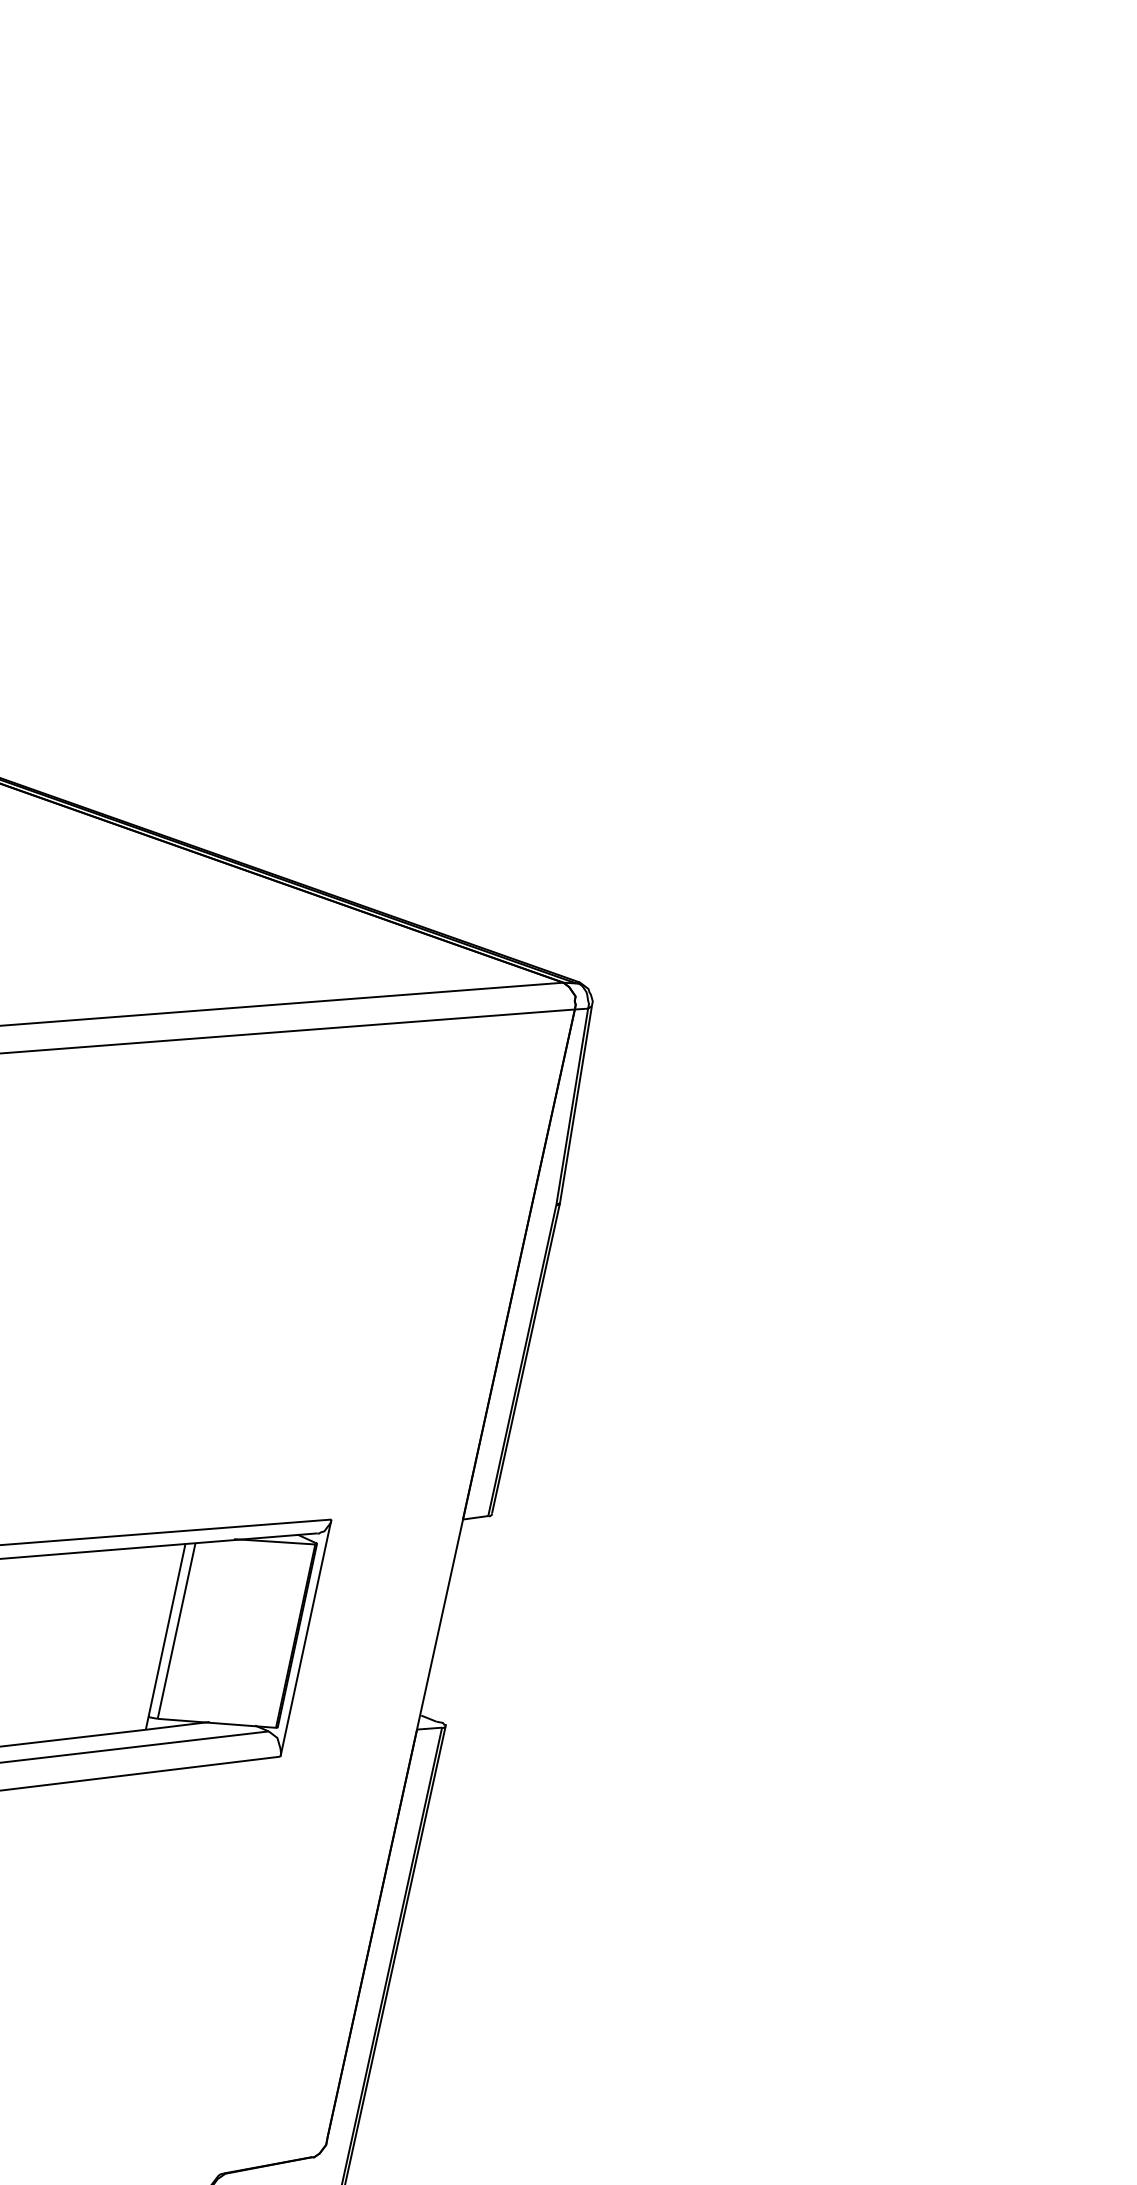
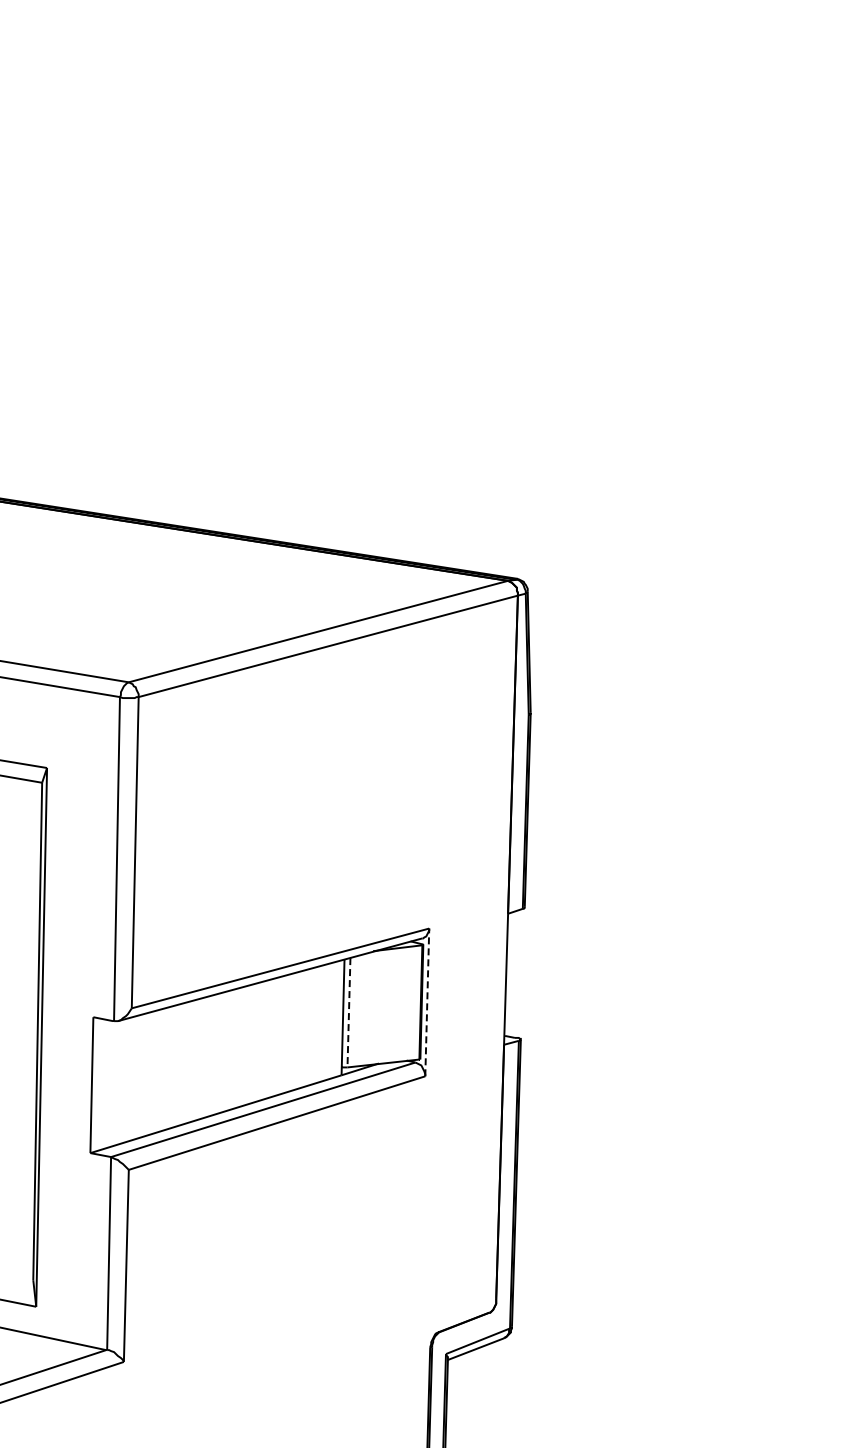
line: (175, 1630) -> (348, 1012), solid -> dashed
line: (306, 1638) -> (427, 1002), solid -> dashed

